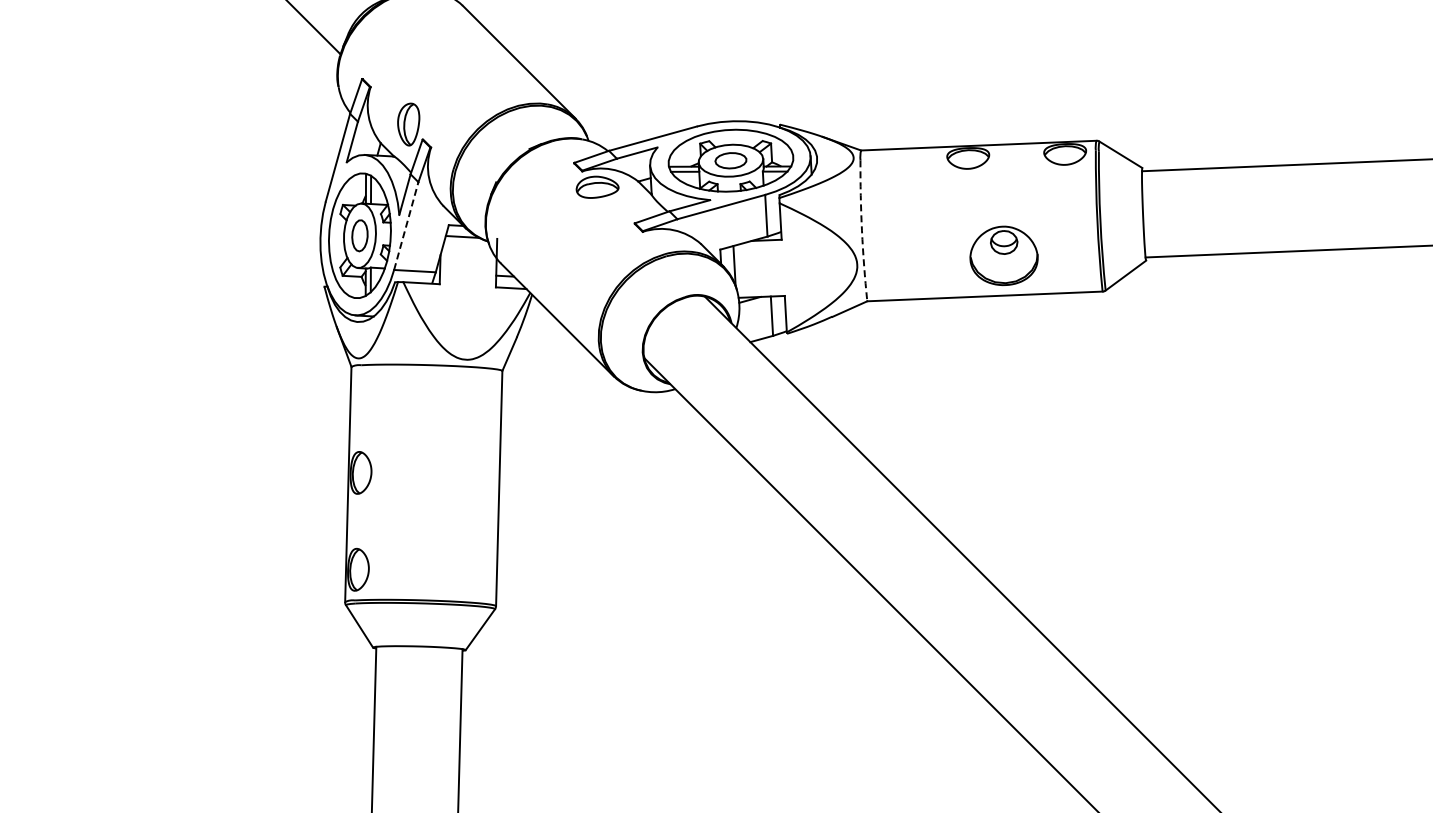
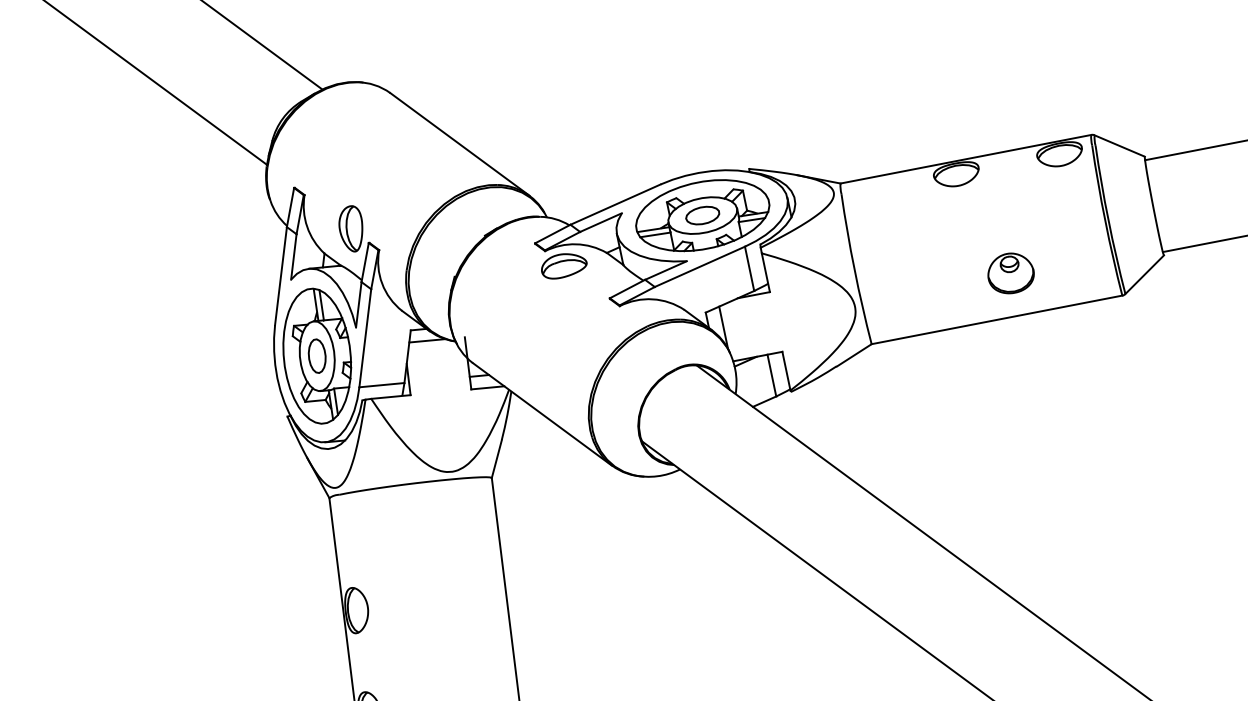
line: (406, 226) -> (365, 338), dashed -> solid
arc: (861, 230) -> (853, 269), dashed -> solid
part: (1003, 255) -> (1010, 272), size x0.62

